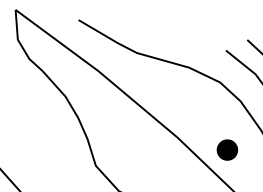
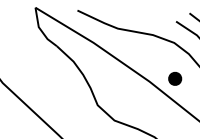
part: (227, 149) -> (175, 78), moved

